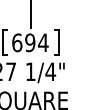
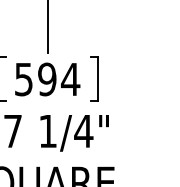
text: (17, 42) -> (24, 78), 694 -> 594

